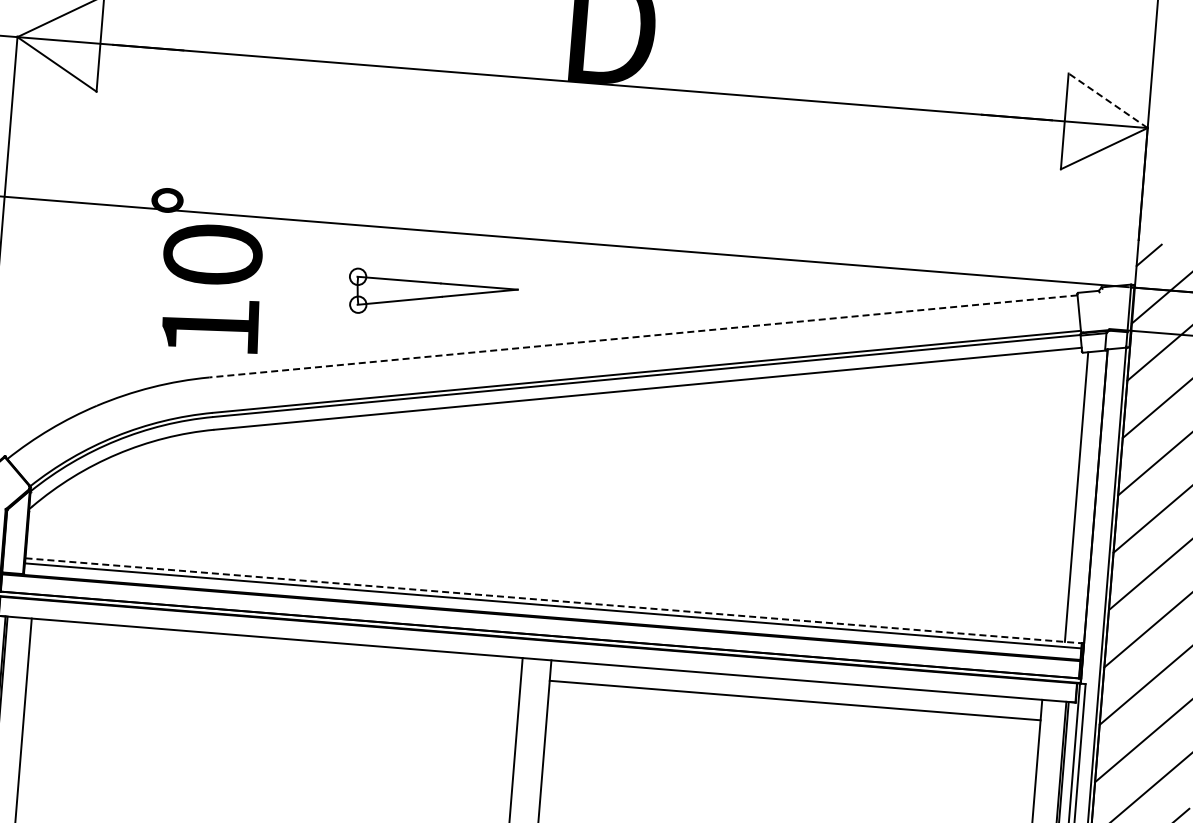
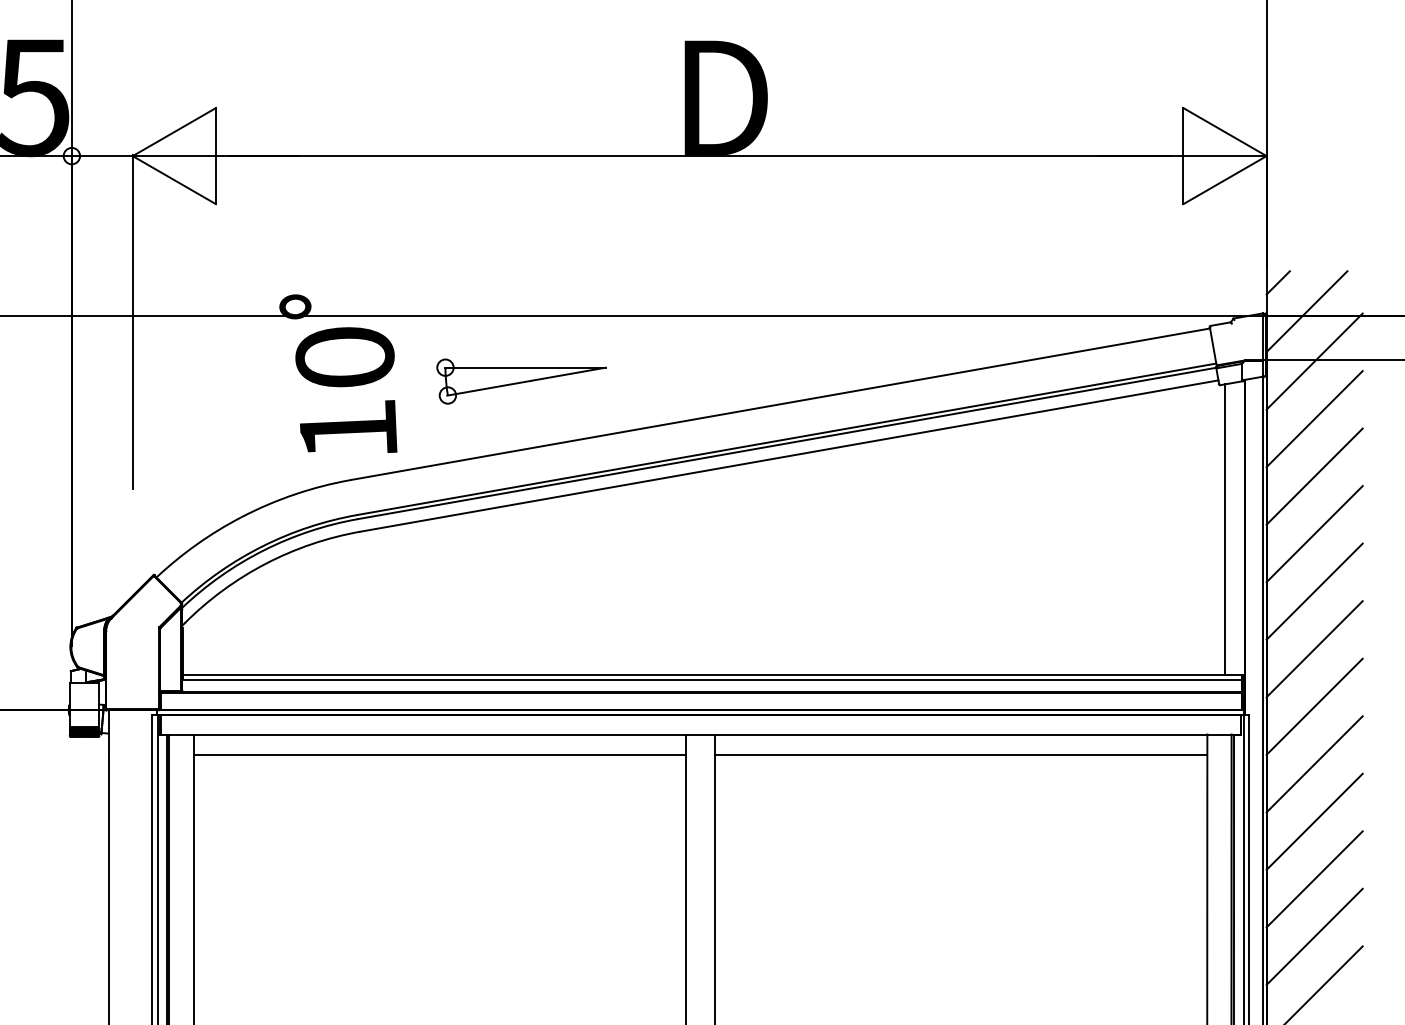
line: (1107, 100) -> (1224, 131), dashed -> solid
part: (432, 296) -> (521, 381), moved
line: (643, 336) -> (780, 404), dashed -> solid
line: (555, 600) -> (714, 674), dashed -> solid
line: (275, 659) -> (439, 755), added

